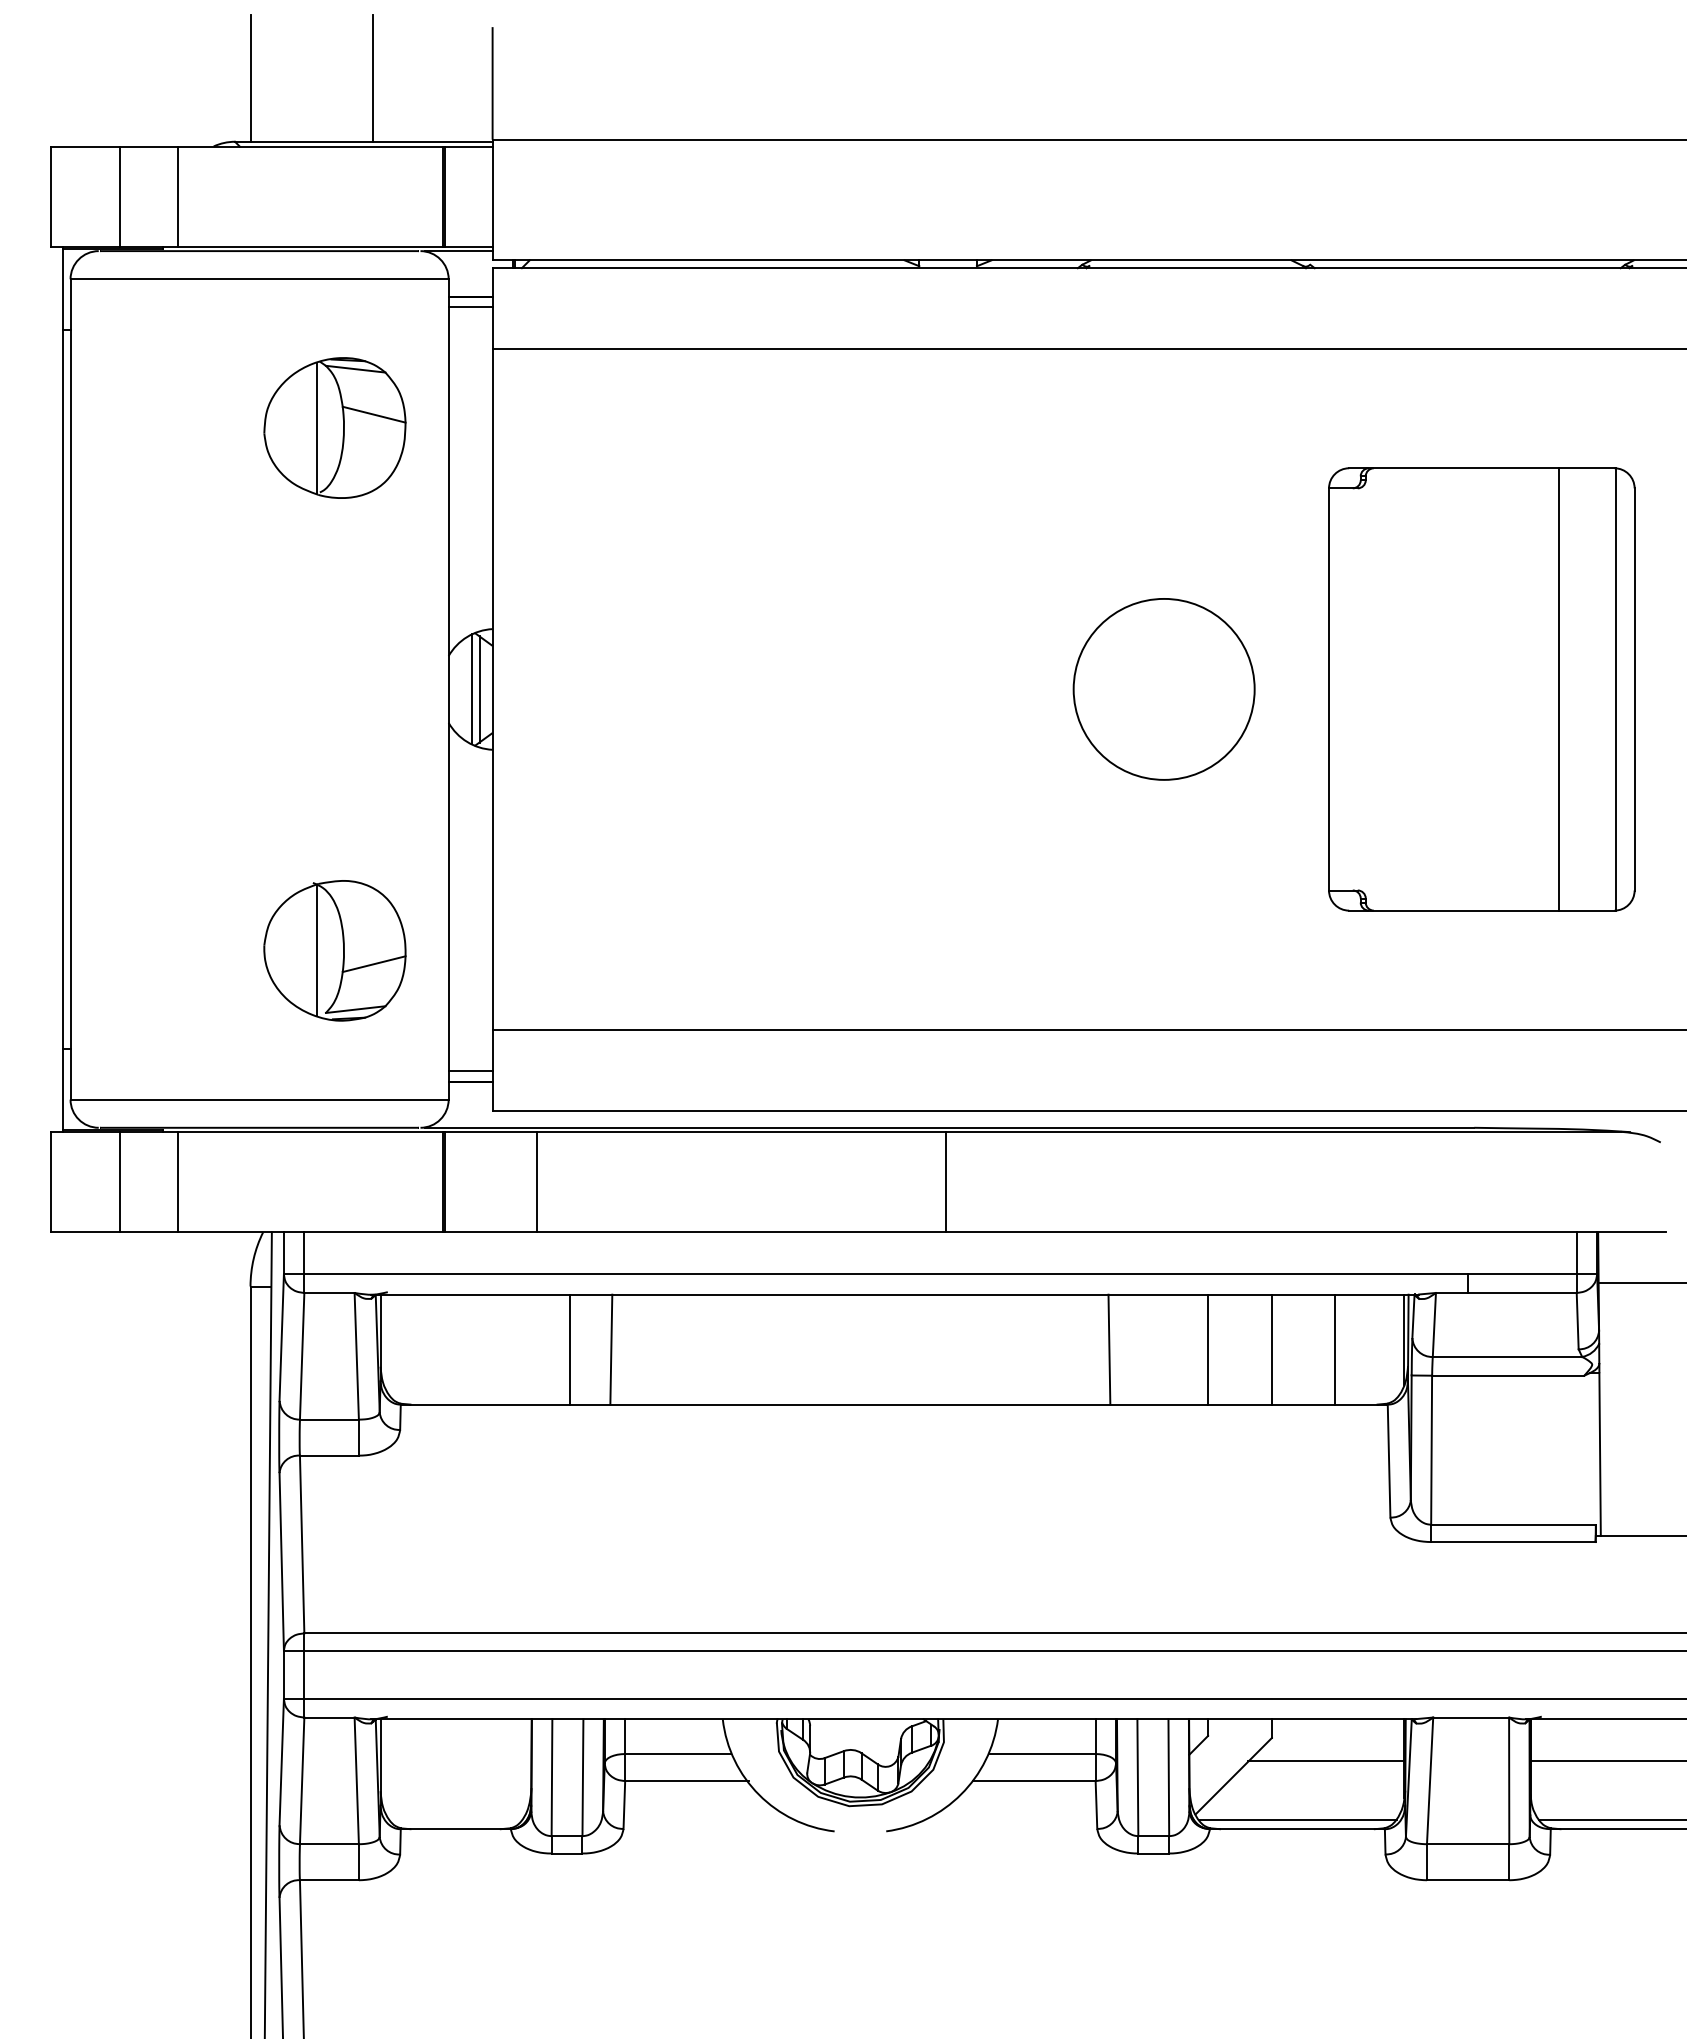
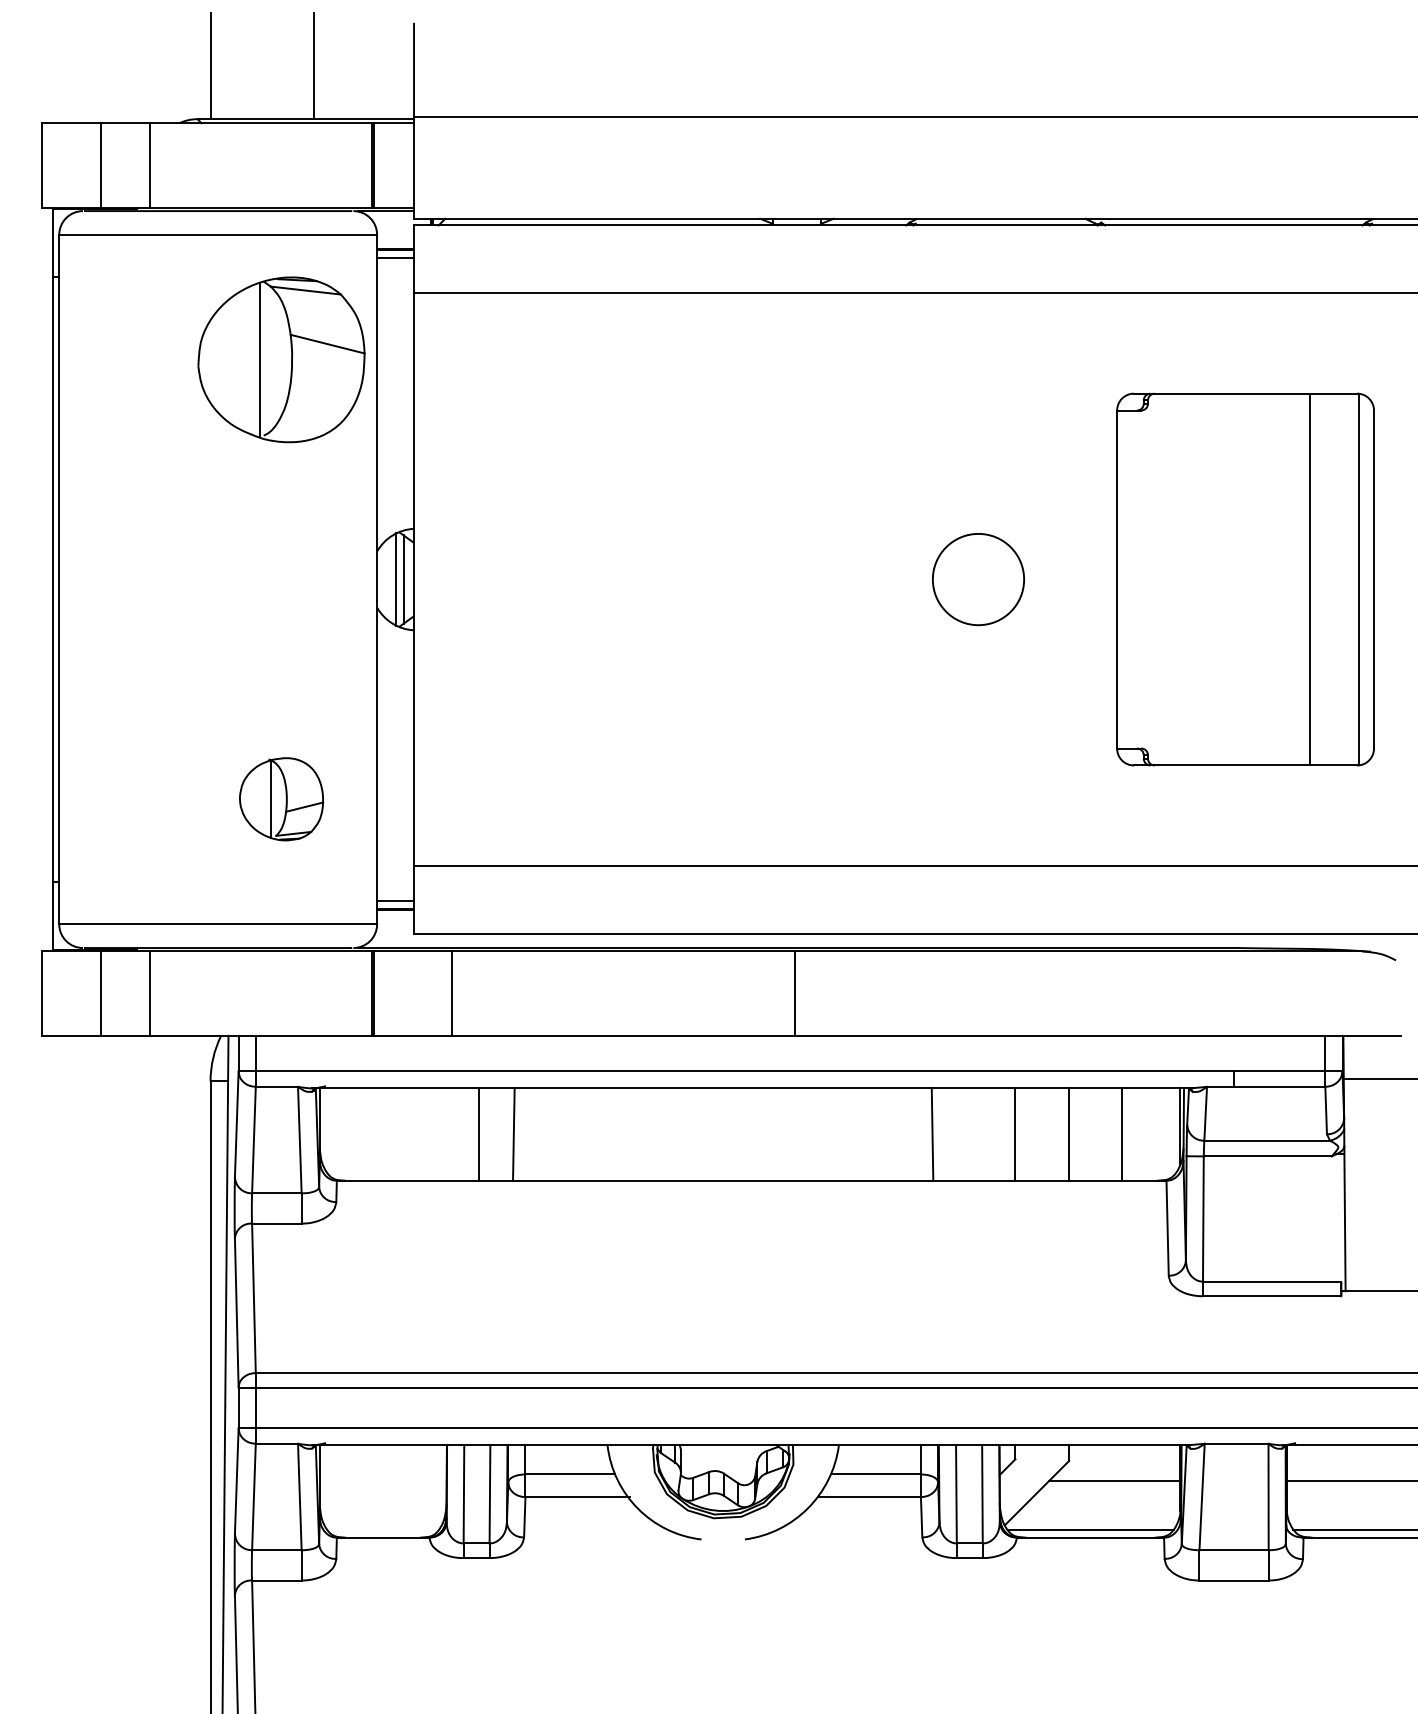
part: (334, 427) -> (281, 359), size x1.4
circle: (1163, 689) -> (977, 579), size x0.6
part: (334, 950) -> (281, 798), size x0.7

